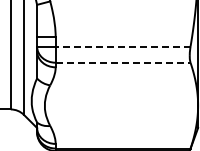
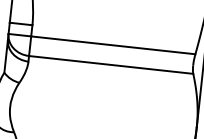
line: (122, 46) -> (112, 45), dashed -> solid
line: (123, 62) -> (111, 64), dashed -> solid

